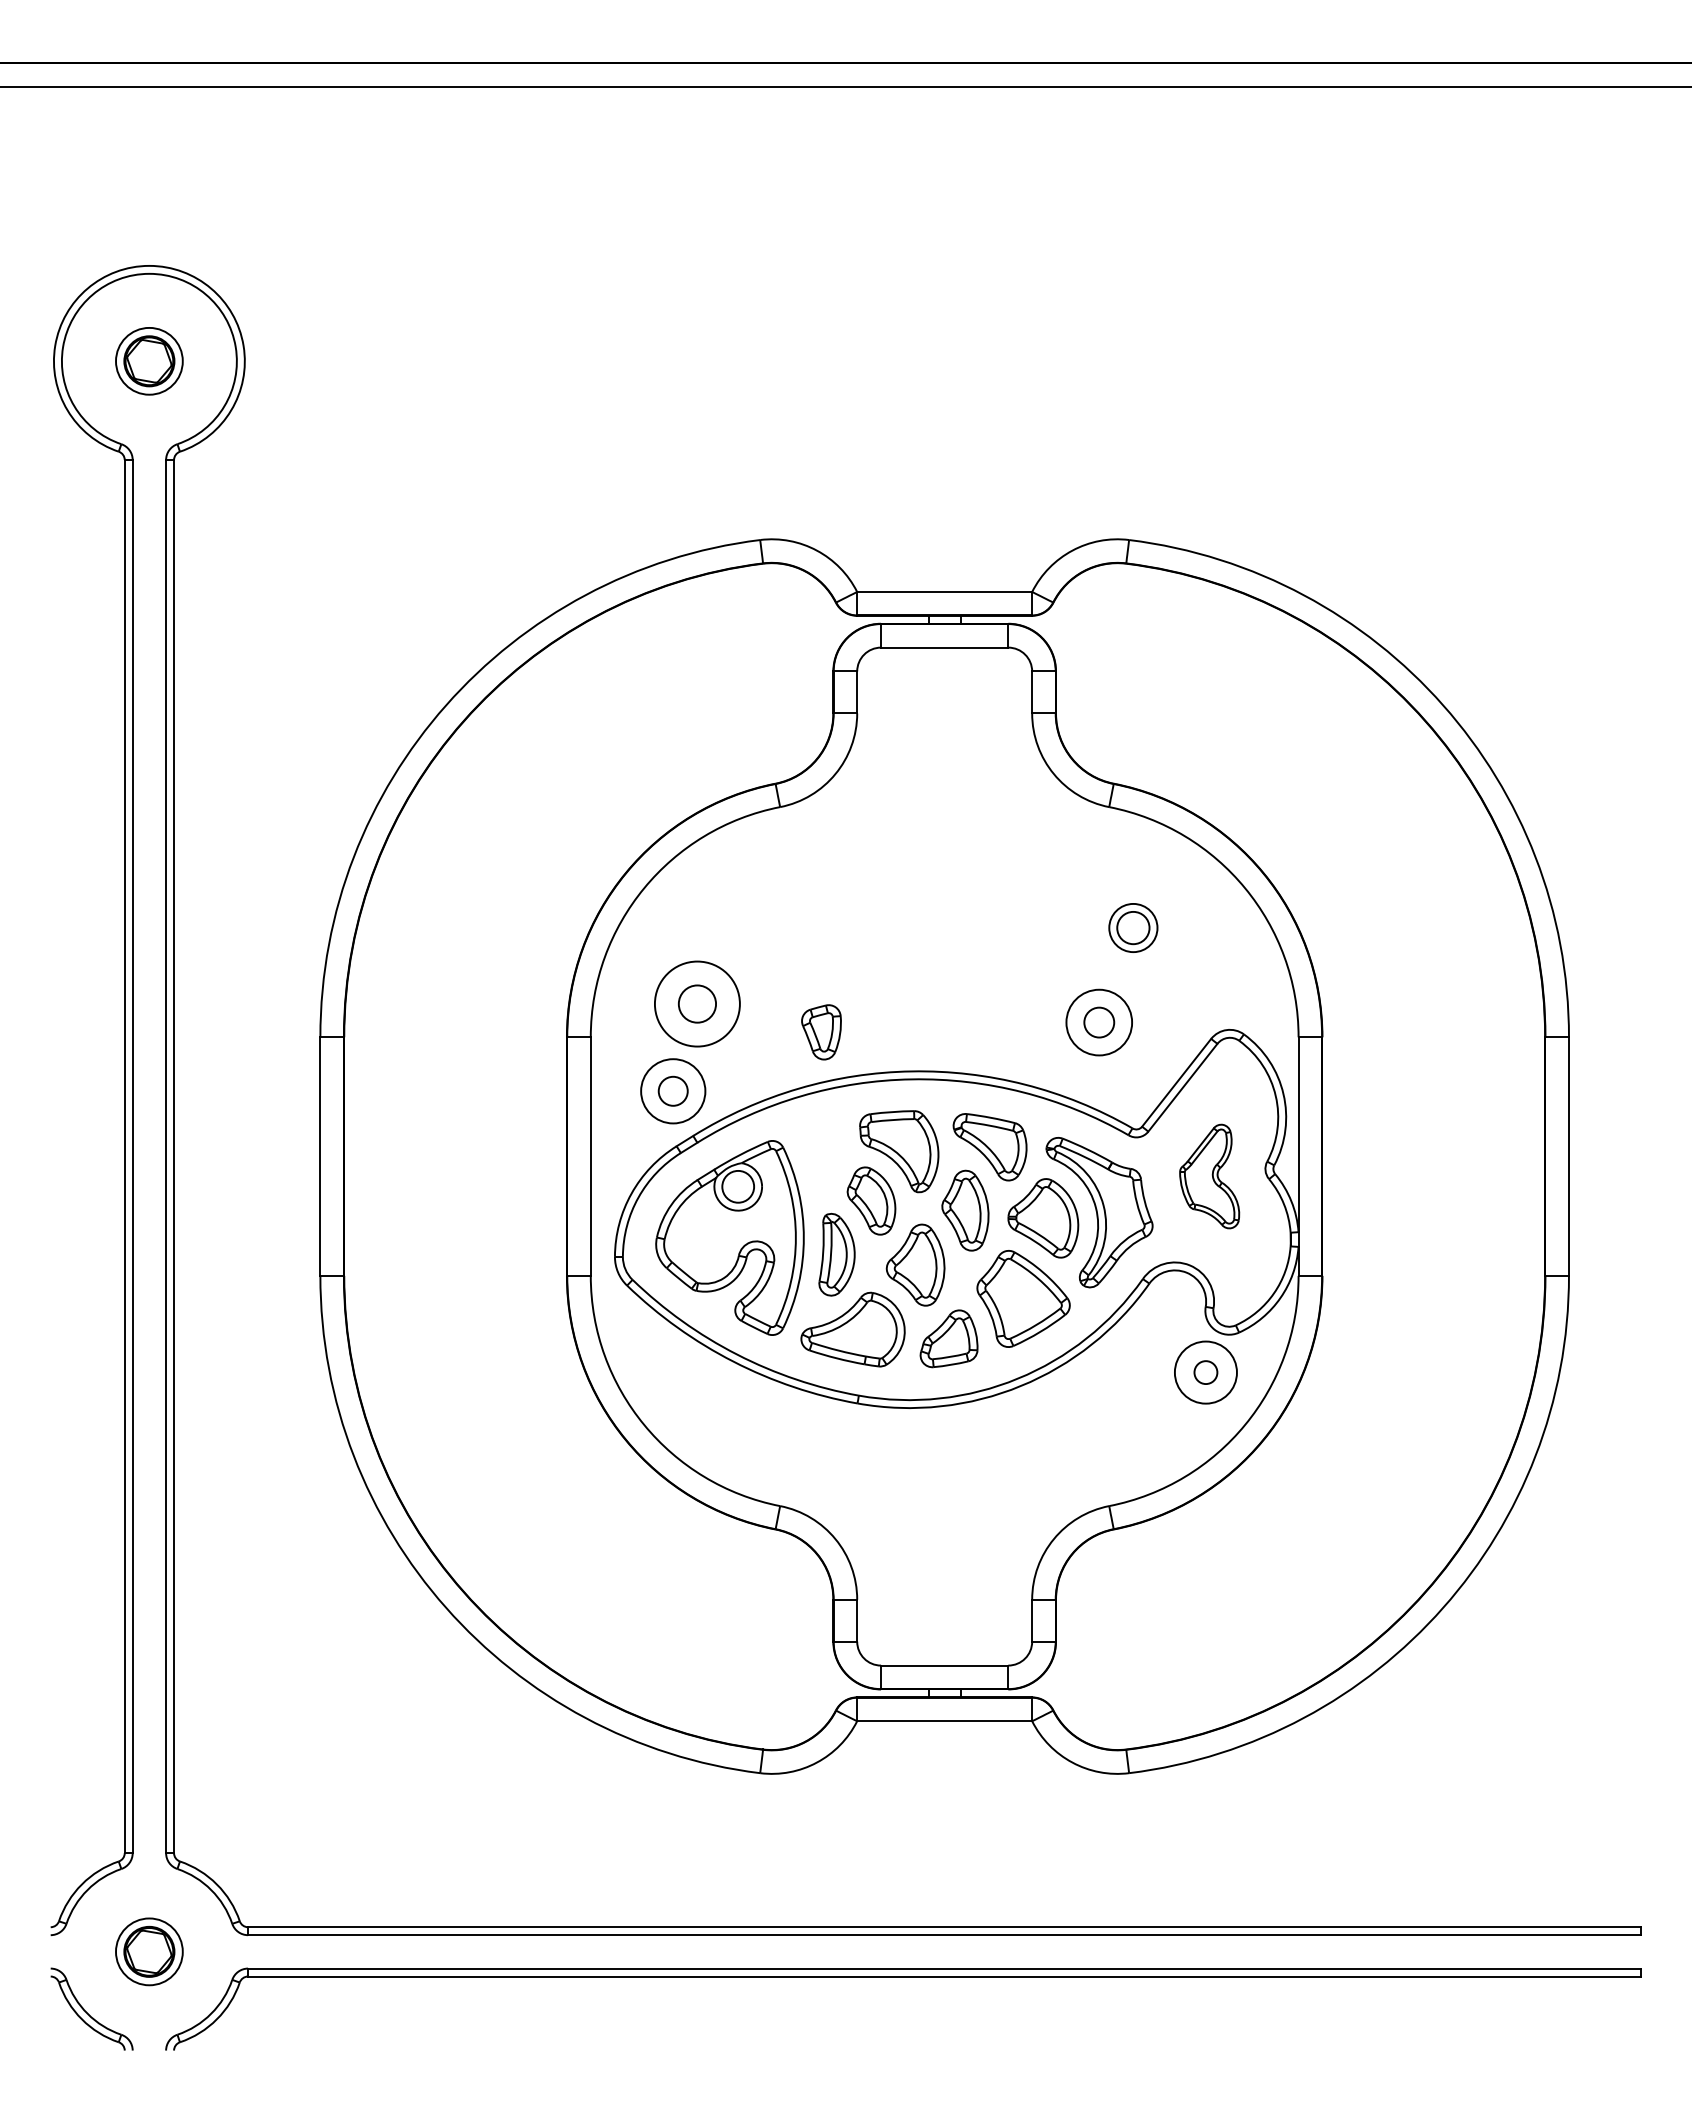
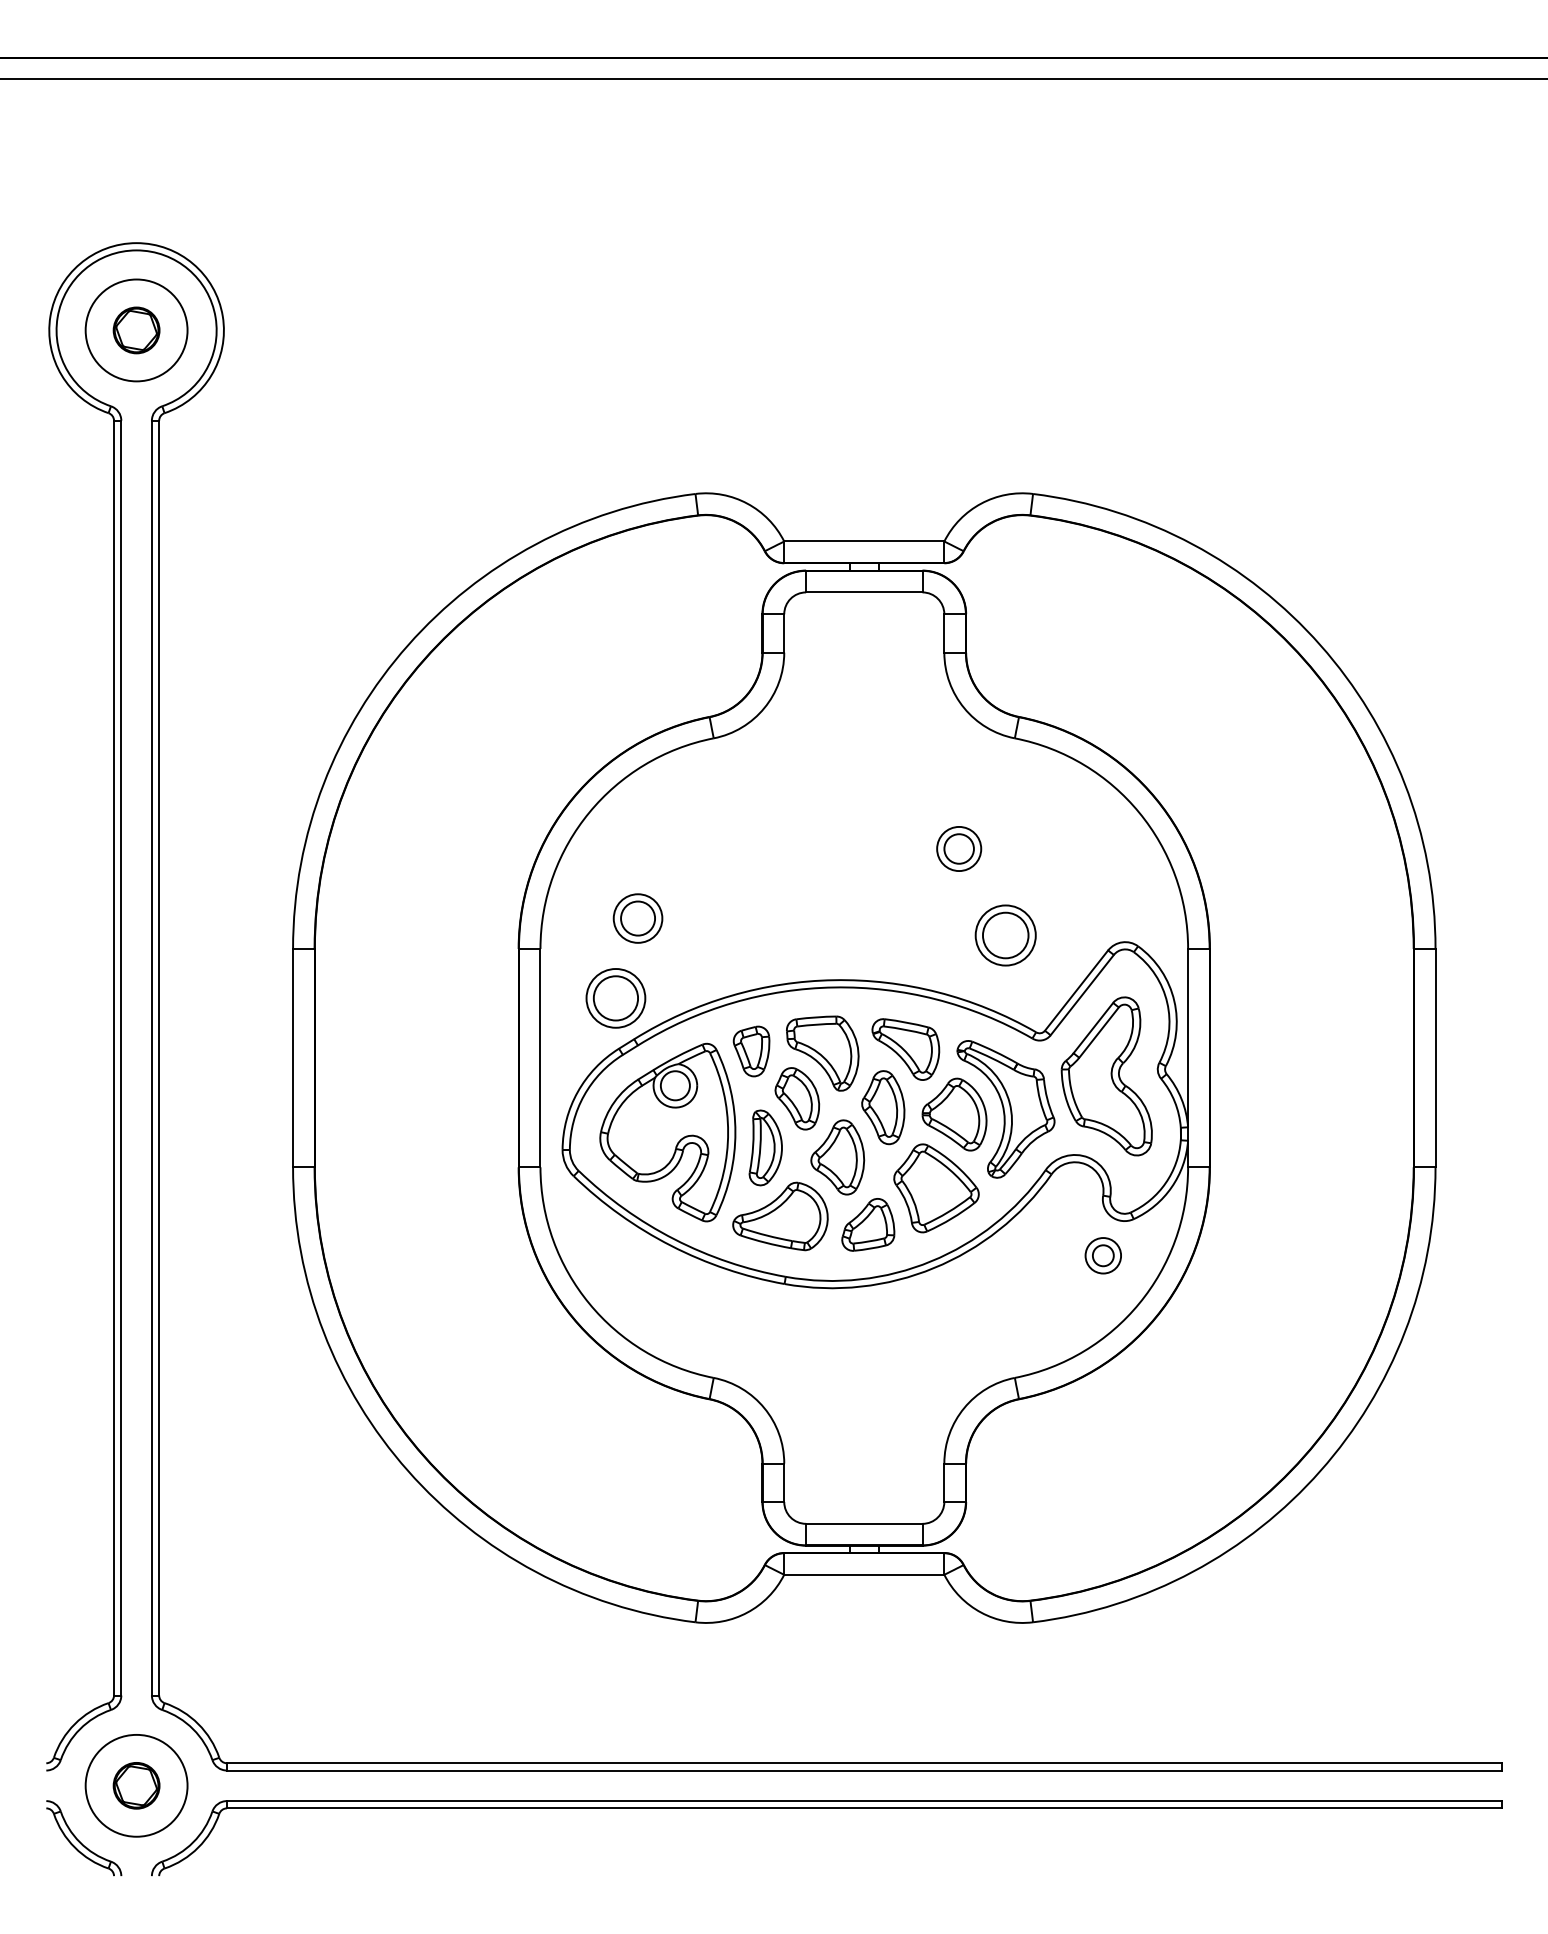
circle: (149, 361) -> (136, 330), size x1.67
part: (1133, 927) -> (959, 848), moved
circle: (697, 1003) -> (638, 918), size x0.62
circle: (1099, 1022) -> (1005, 935), size x1.67
part: (821, 1032) -> (751, 1051), moved
circle: (673, 1091) -> (616, 998), size x1.67
part: (1209, 1176) -> (1106, 1076), size x1.67
circle: (1205, 1372) -> (1102, 1255), size x0.62
circle: (149, 1951) -> (136, 1785), size x1.67

